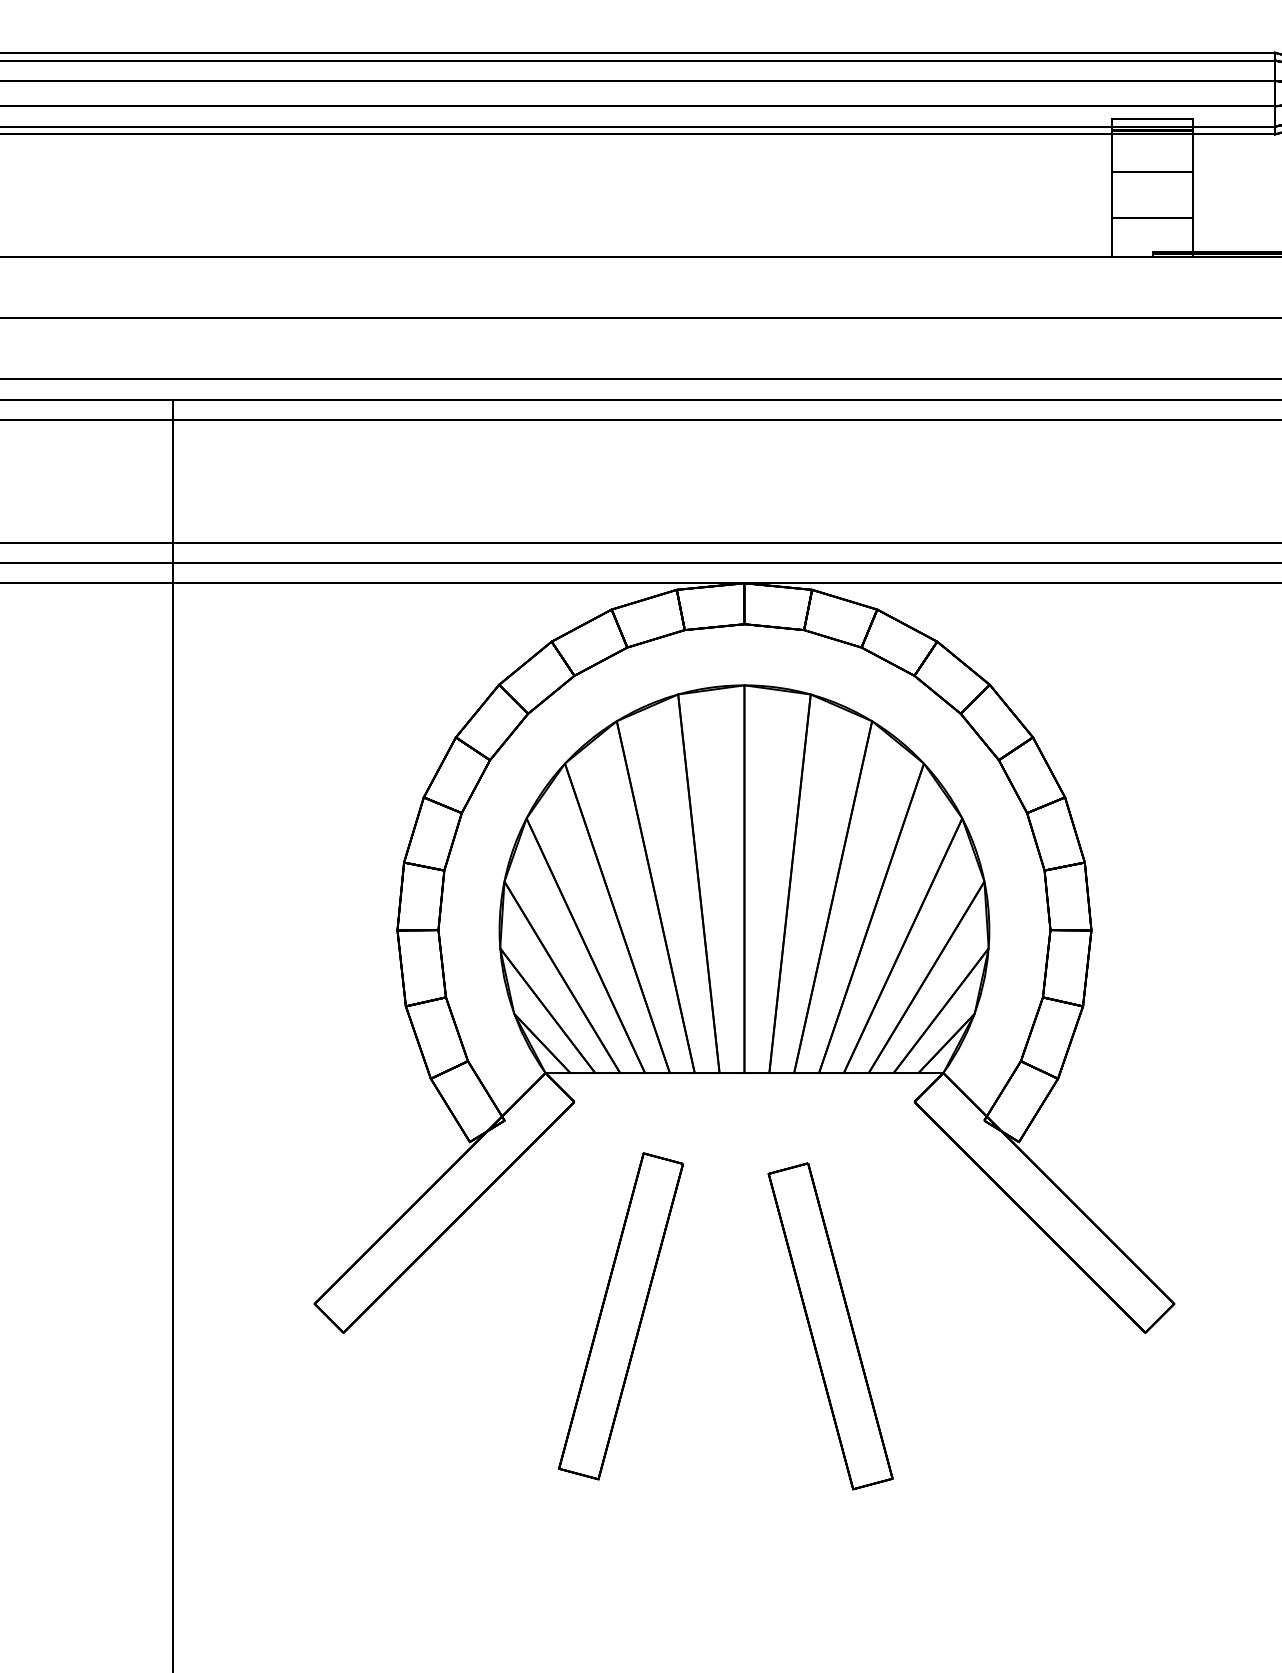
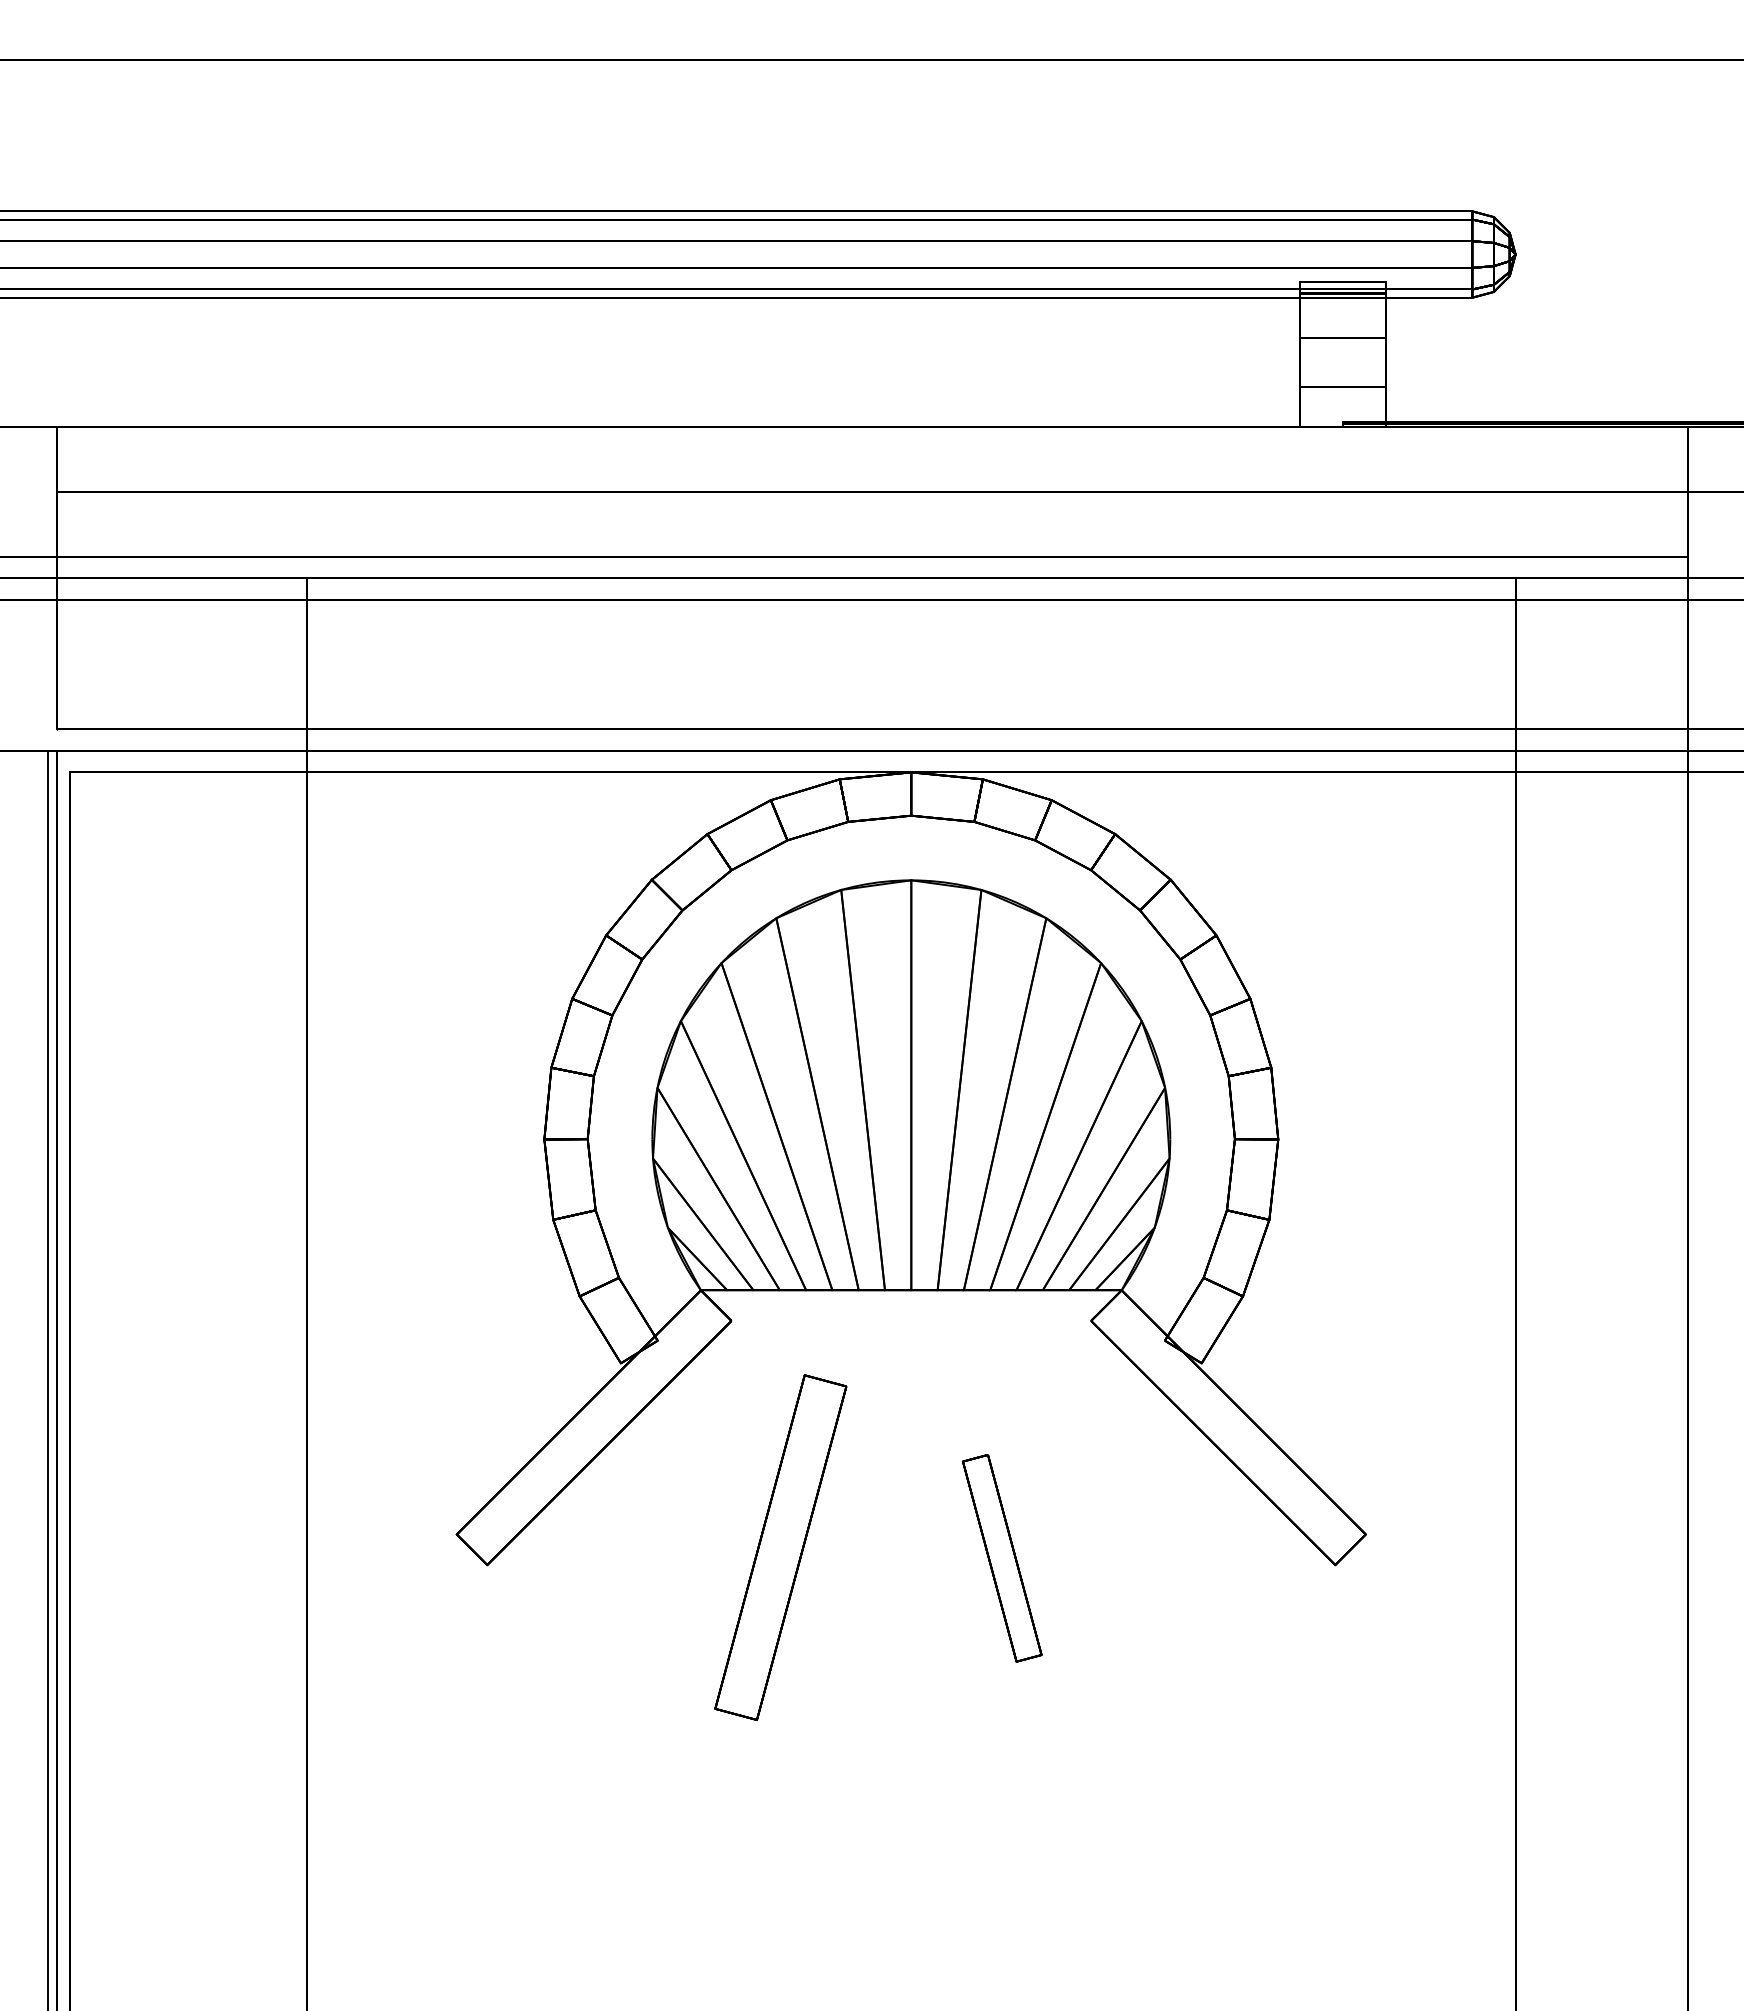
part: (829, 1326) -> (1001, 1558), size x0.6

